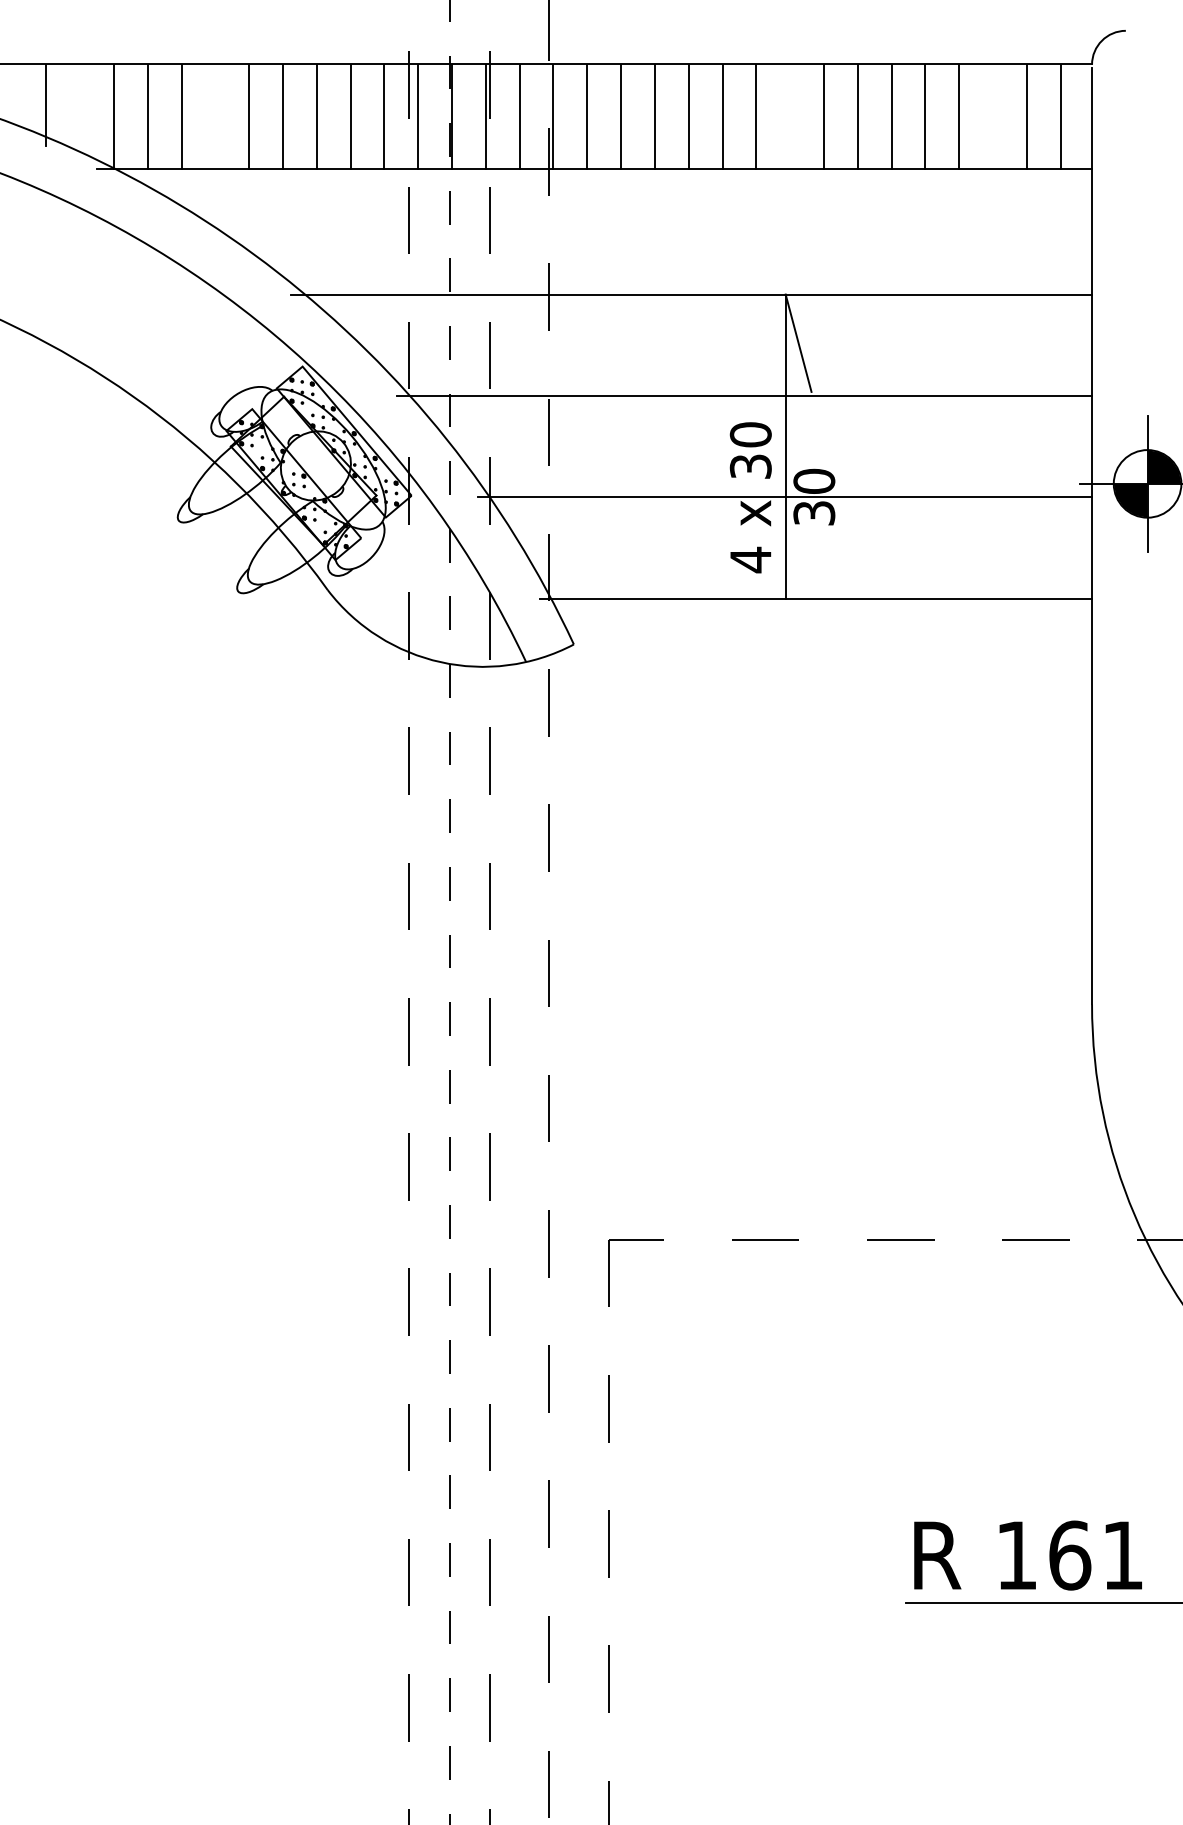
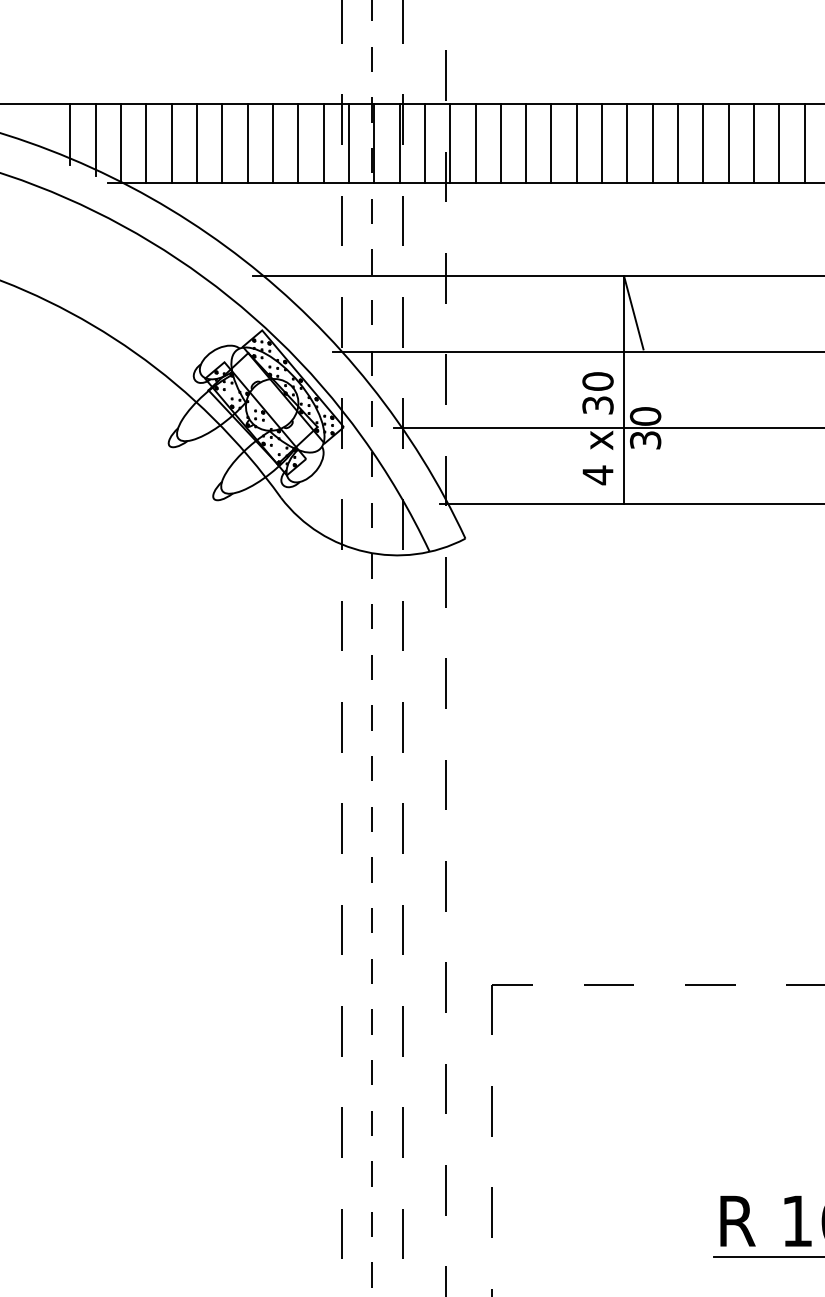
line: (80, 112) -> (95, 140), added
line: (215, 116) -> (196, 143), added
line: (790, 116) -> (627, 143), added
line: (992, 116) -> (779, 143), added

